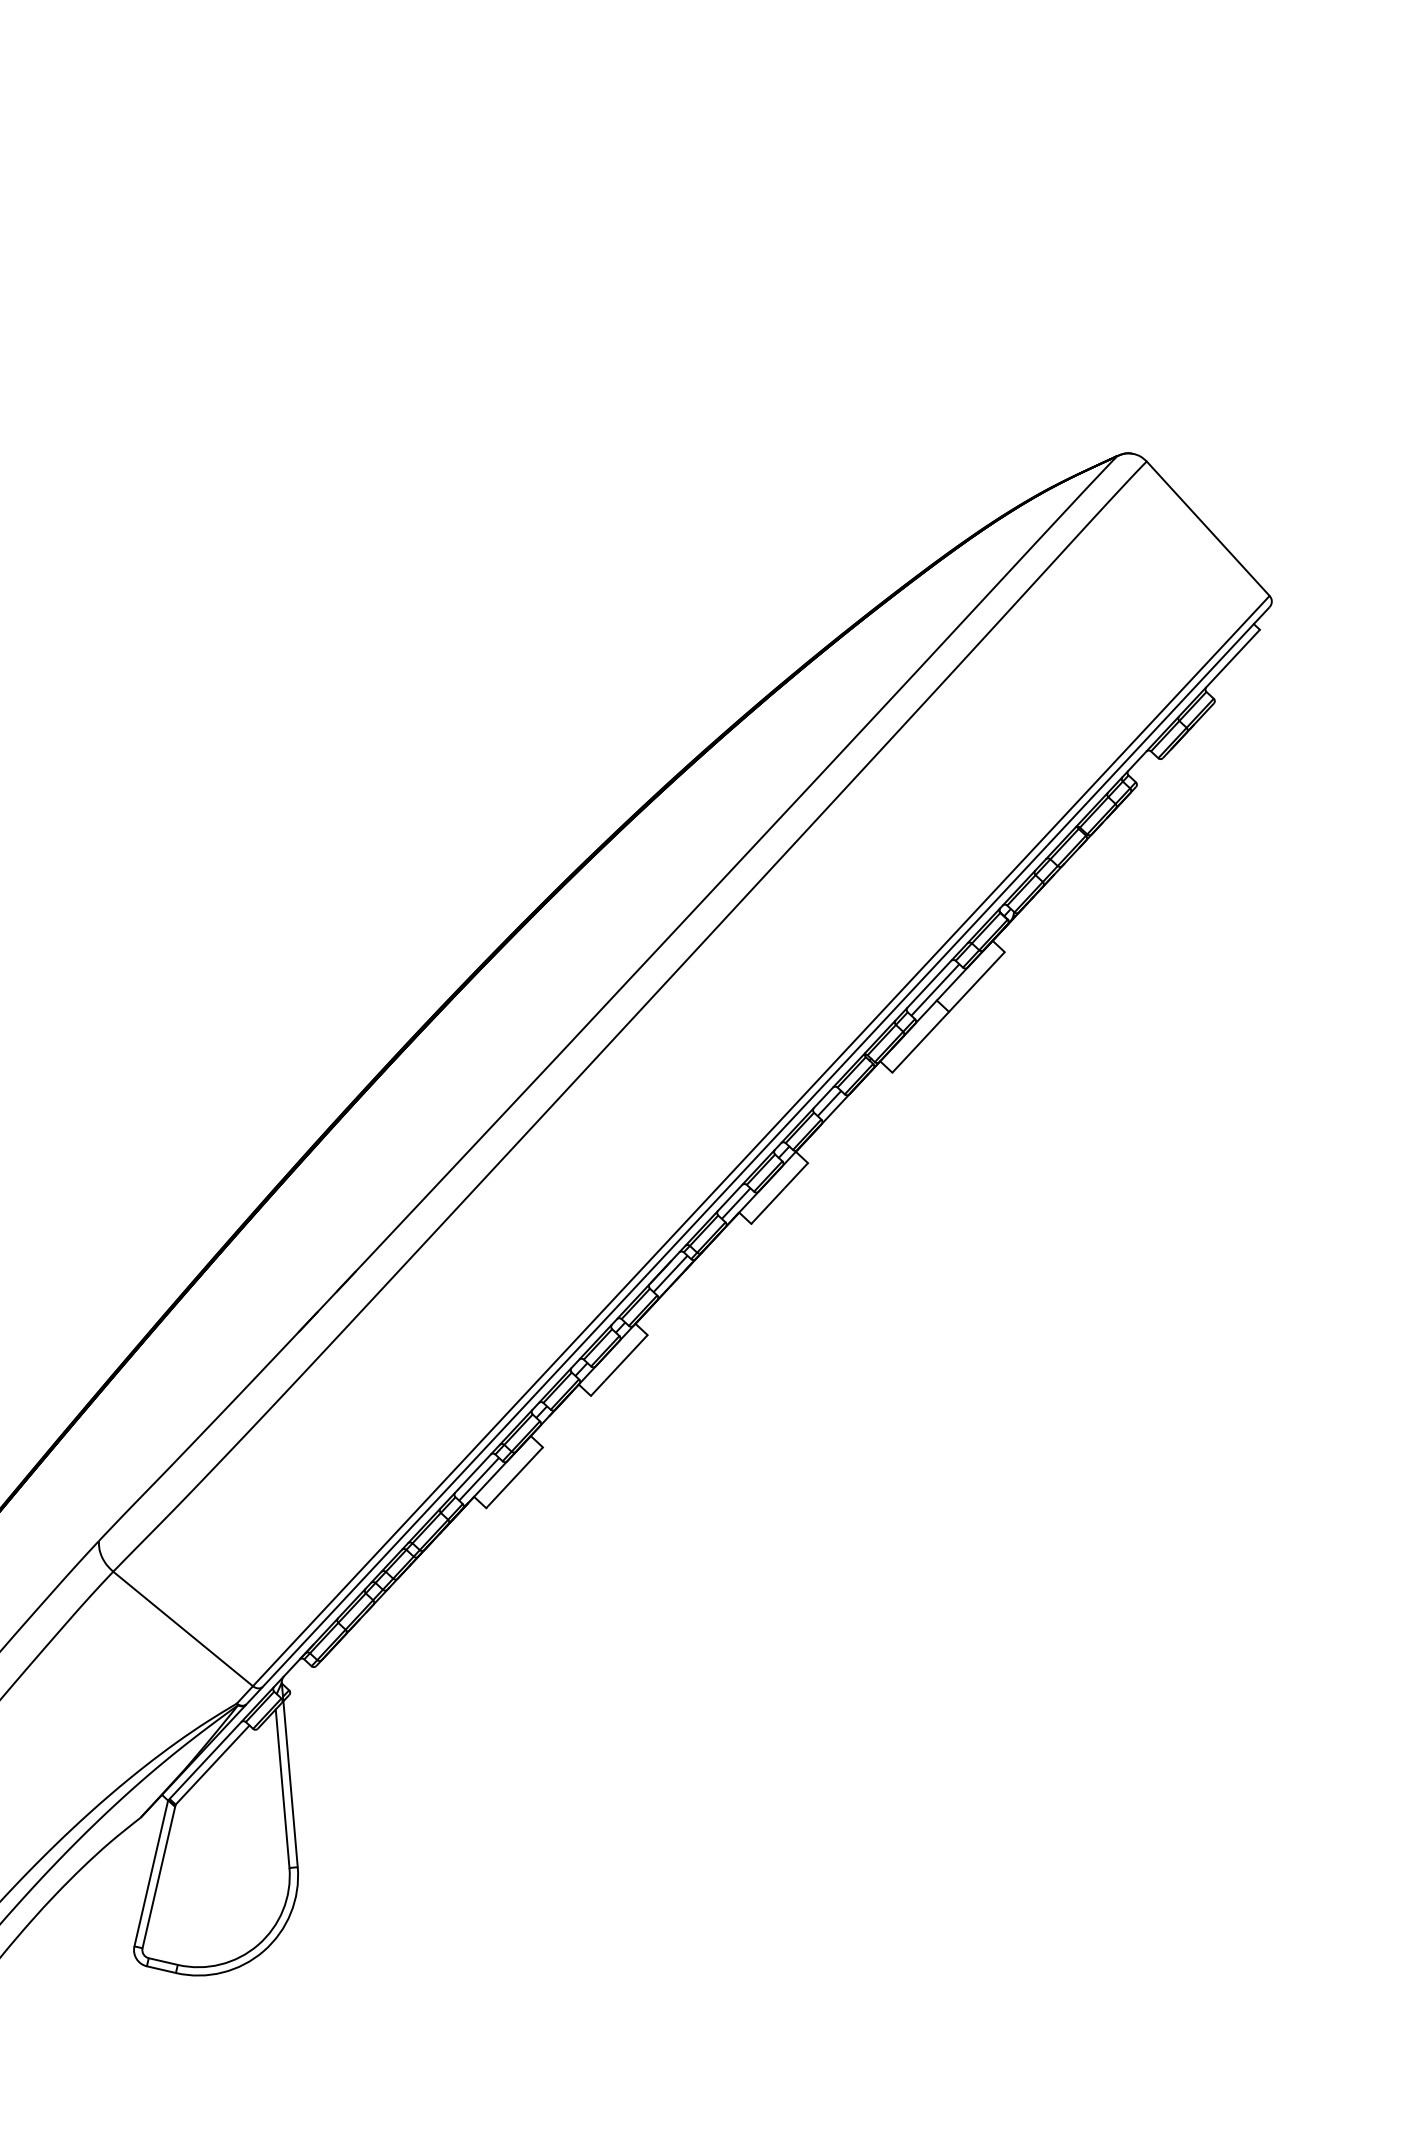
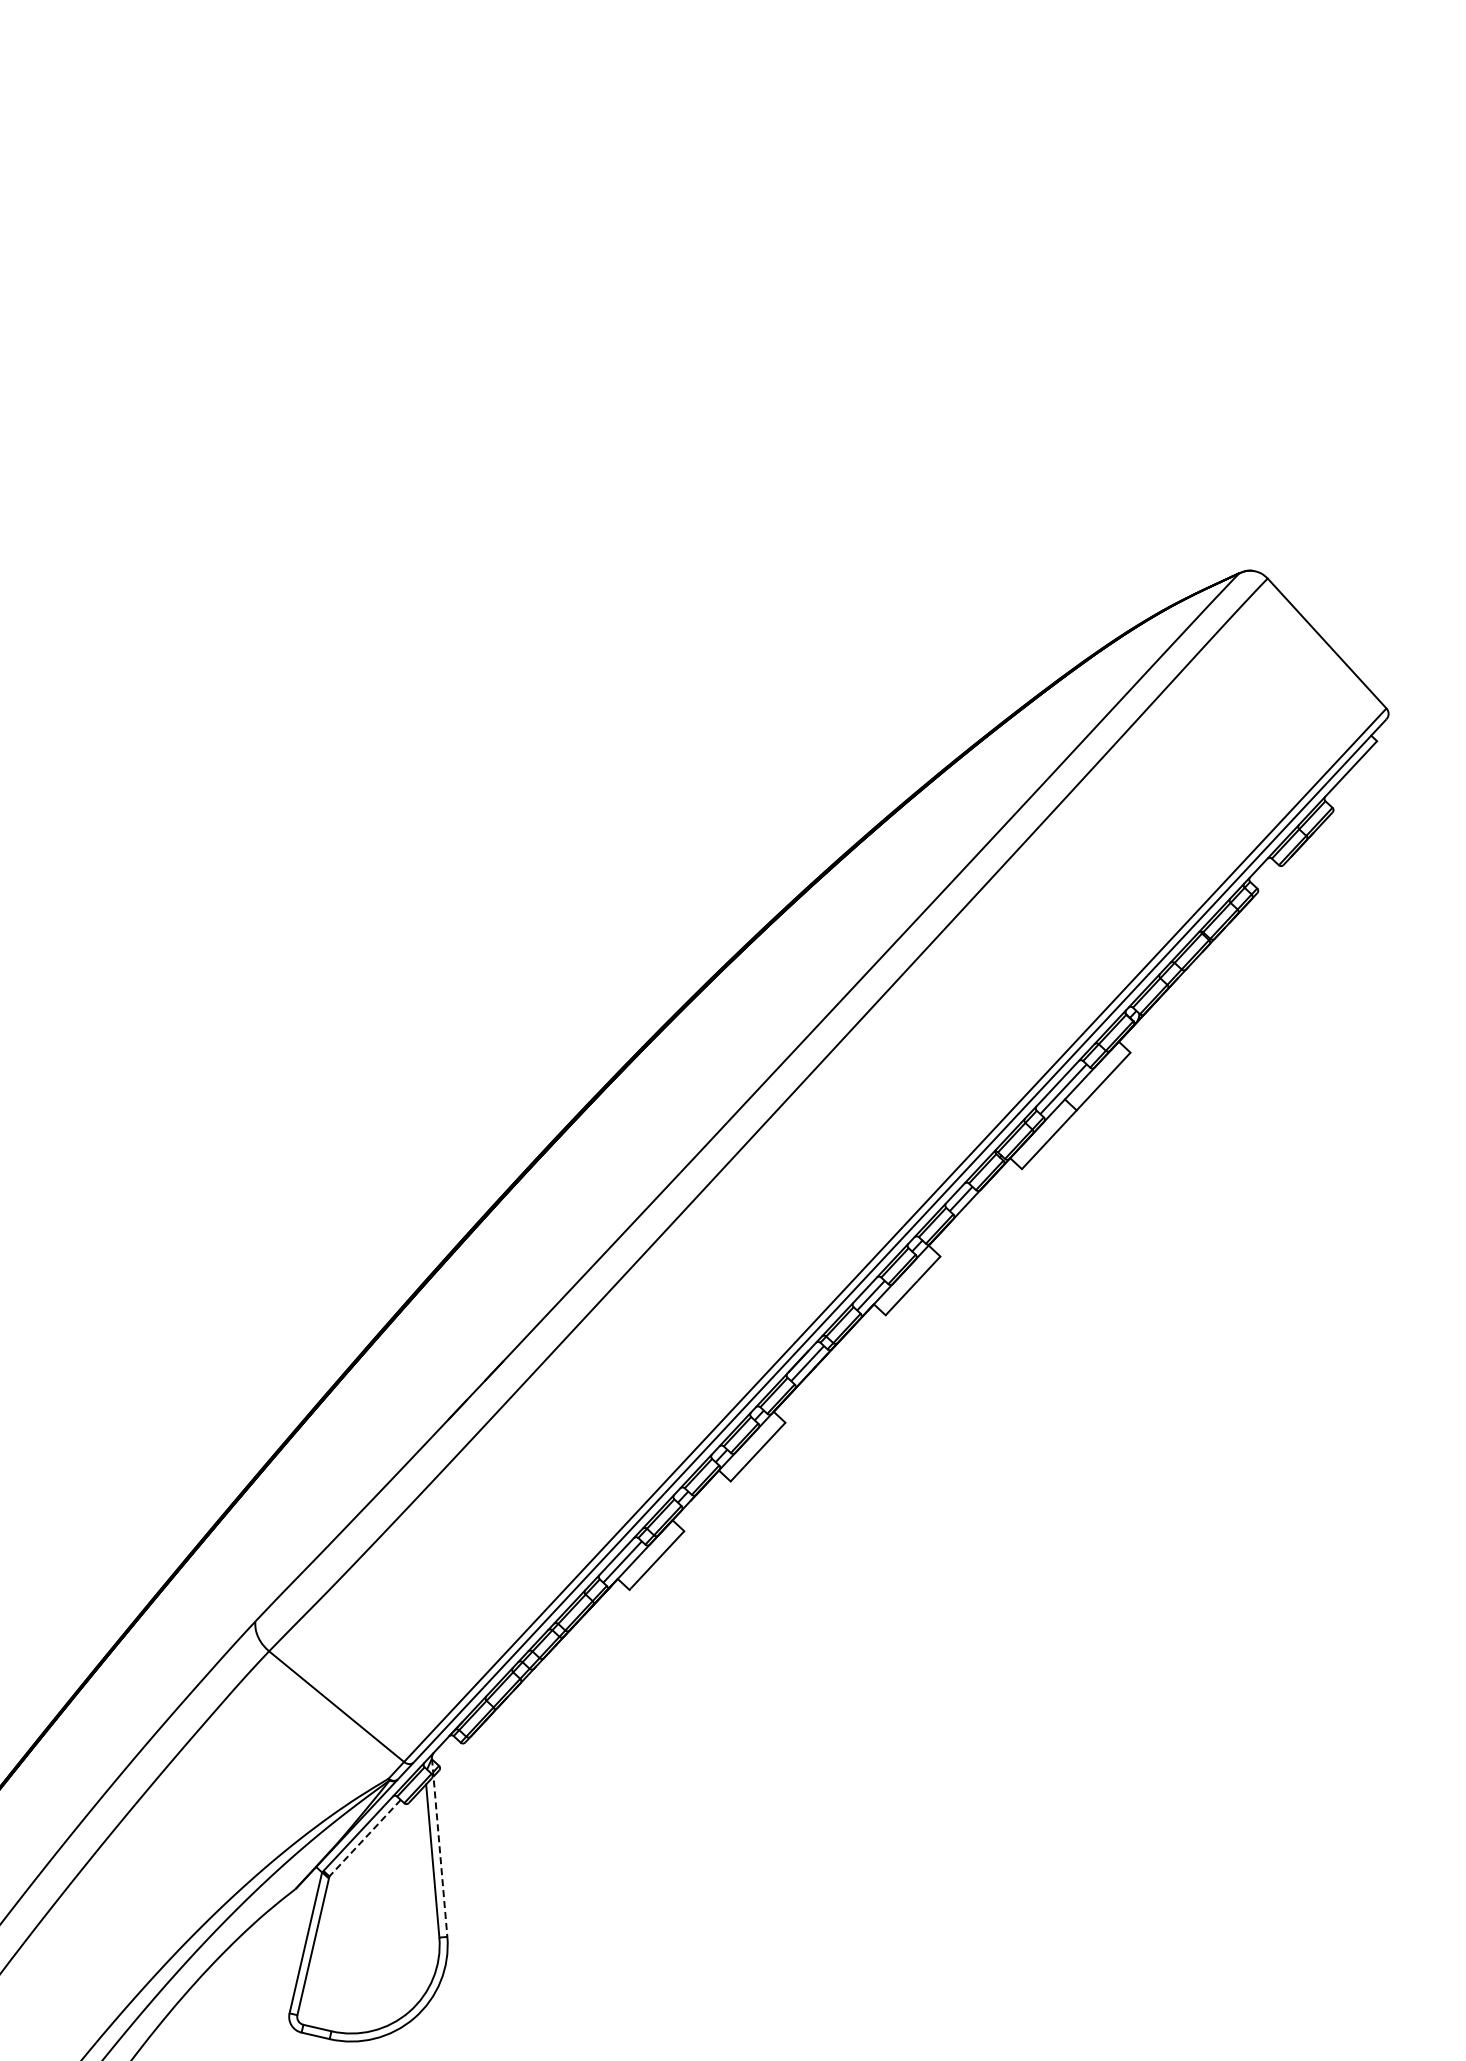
line: (211, 1765) -> (364, 1838), solid -> dashed
line: (289, 1774) -> (439, 1847), solid -> dashed

